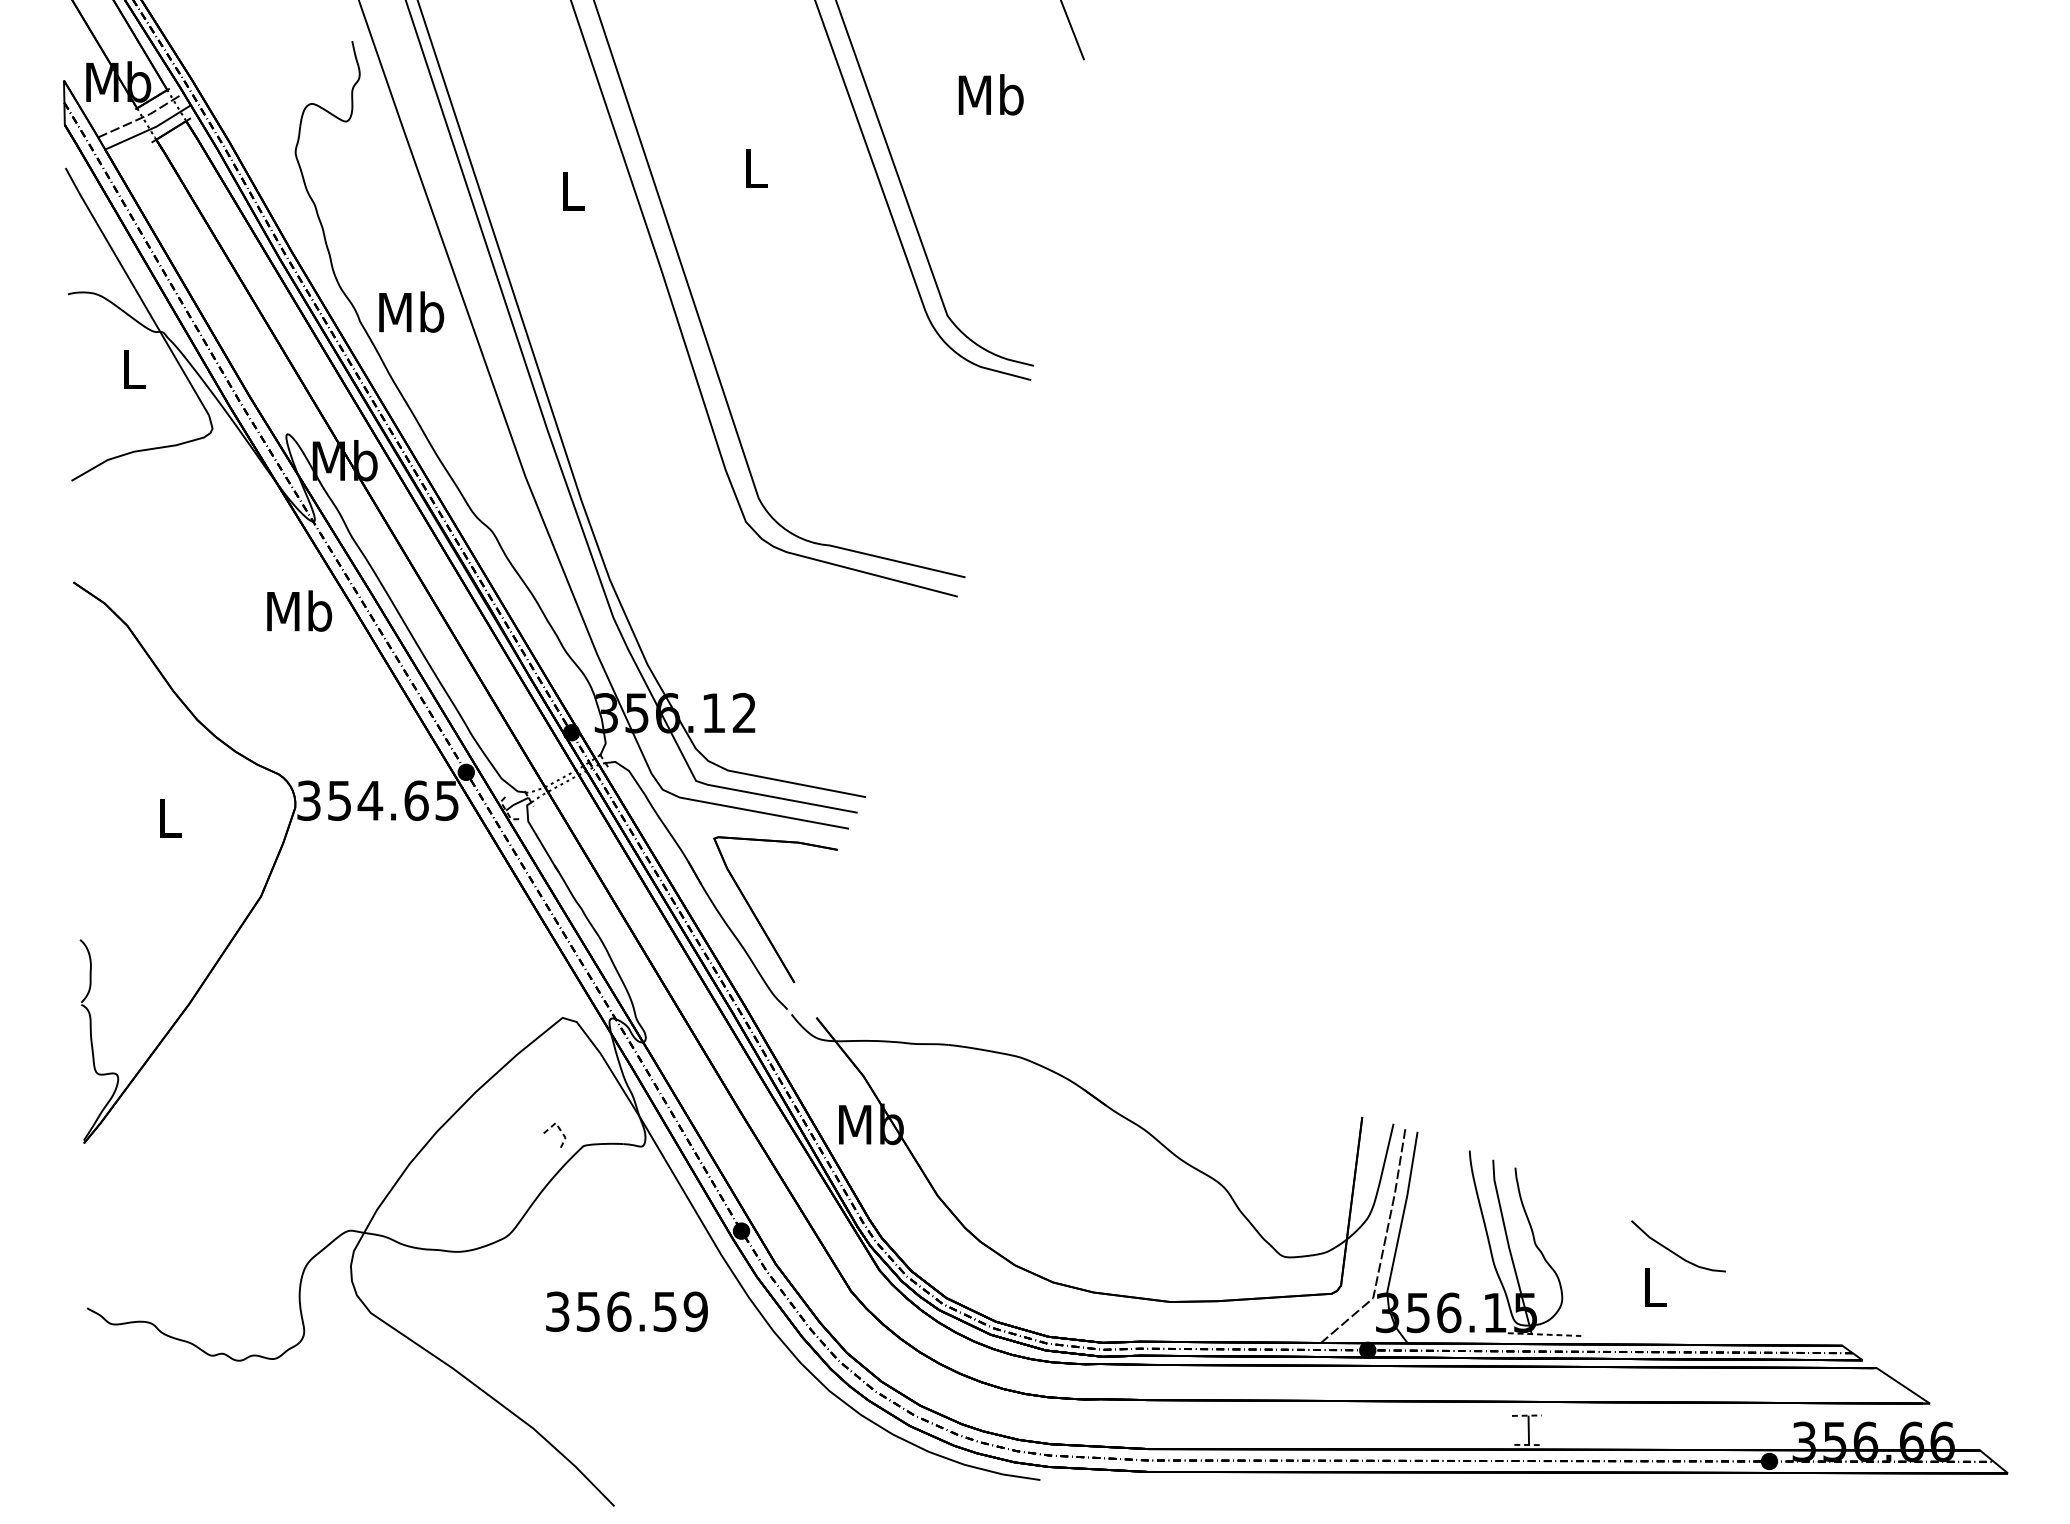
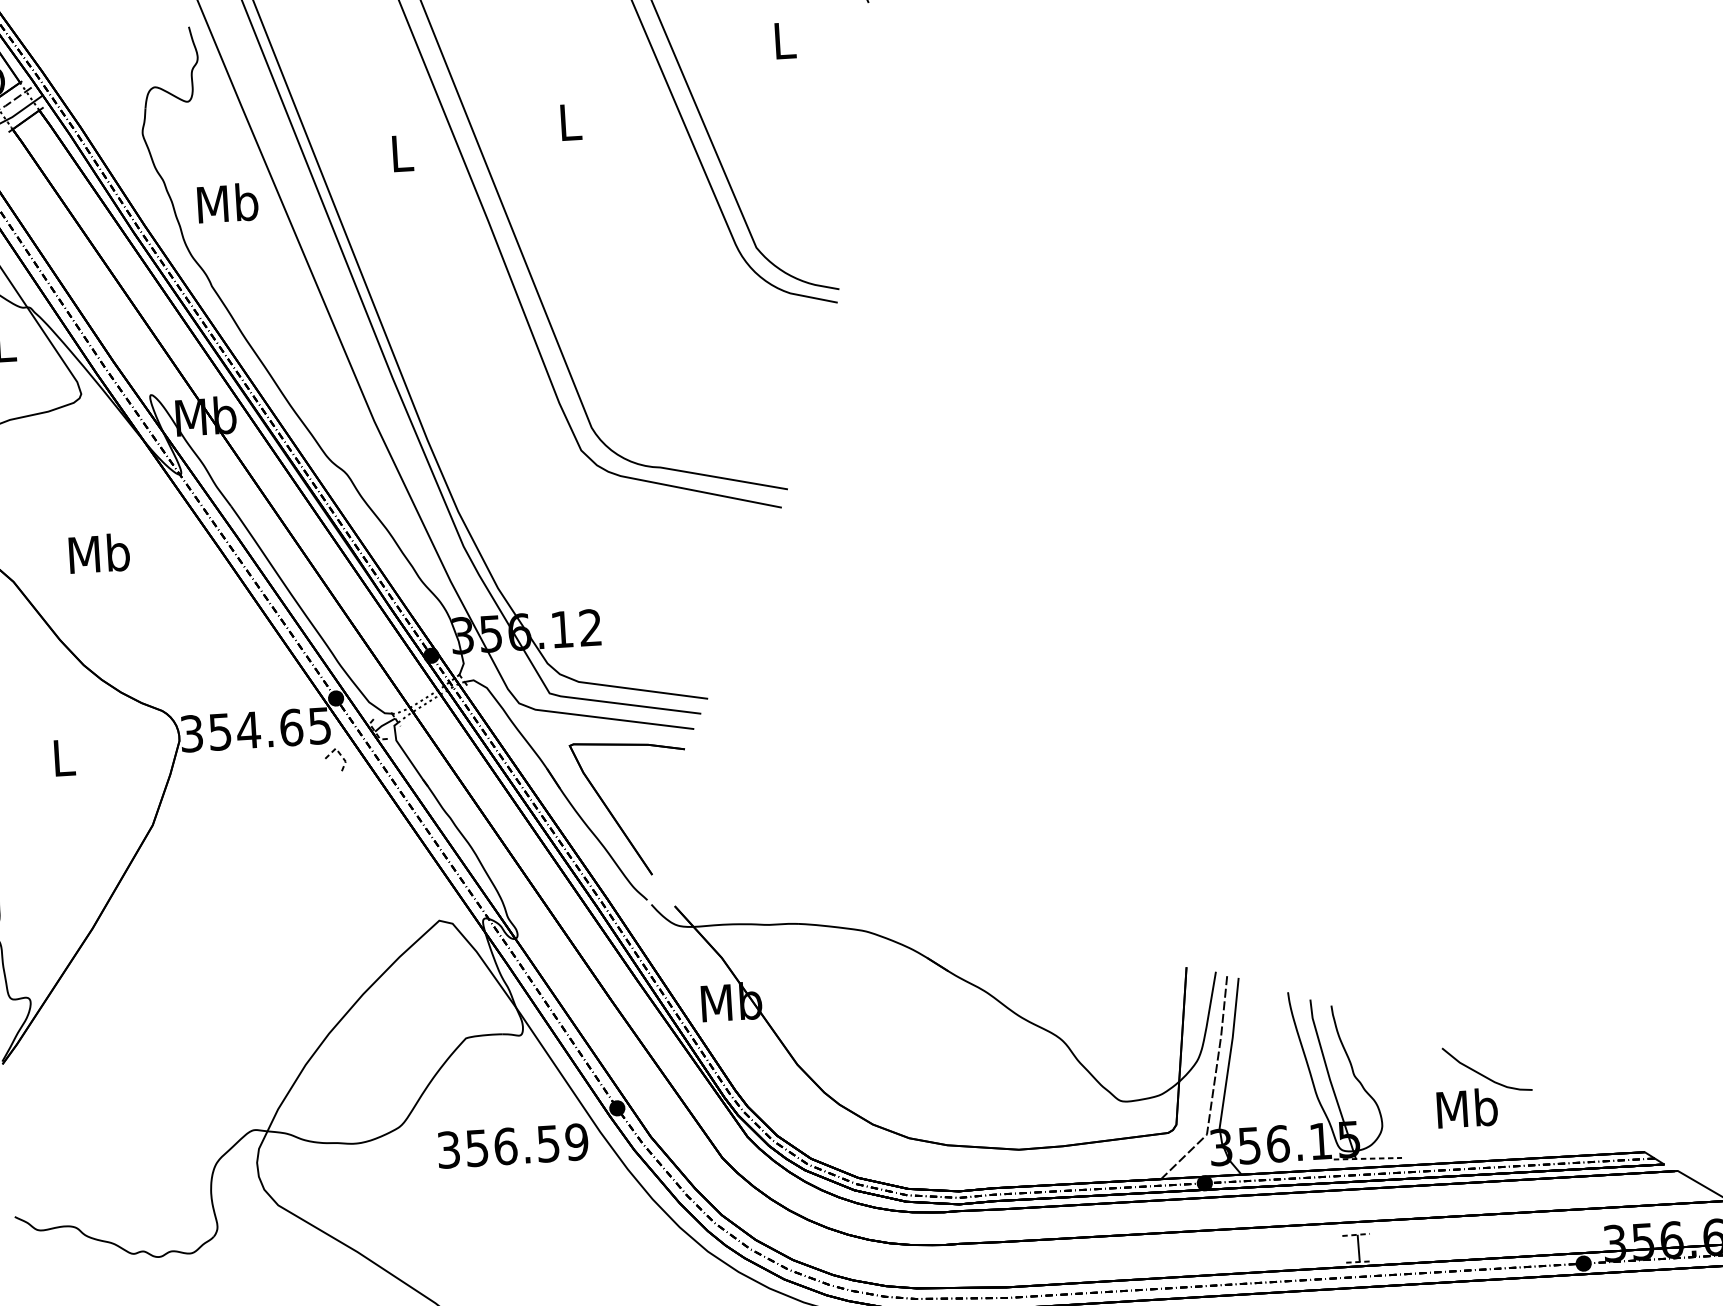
text: (990, 94) -> (783, 40), Mb -> L
text: (411, 311) -> (227, 202), moved
text: (299, 610) -> (99, 552), moved
line: (559, 1130) -> (339, 755), moved
text: (1654, 1286) -> (1467, 1107), L -> Mb
text: (626, 1311) -> (512, 1145), moved

